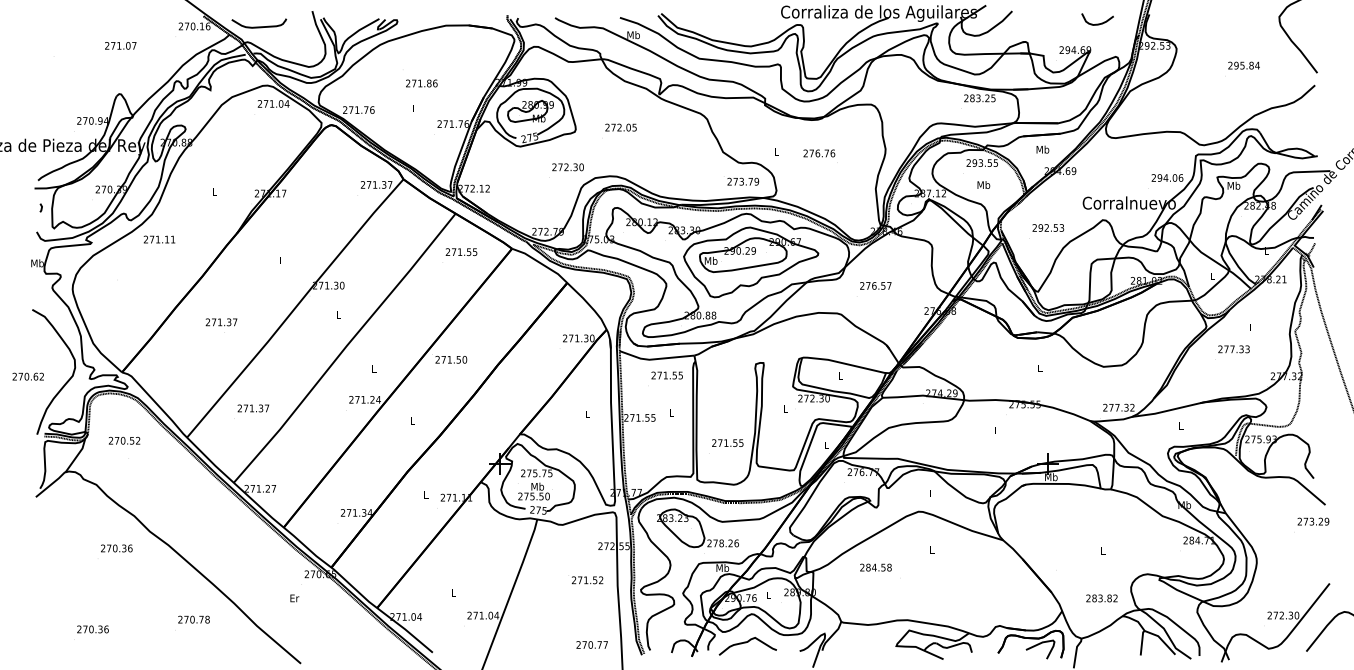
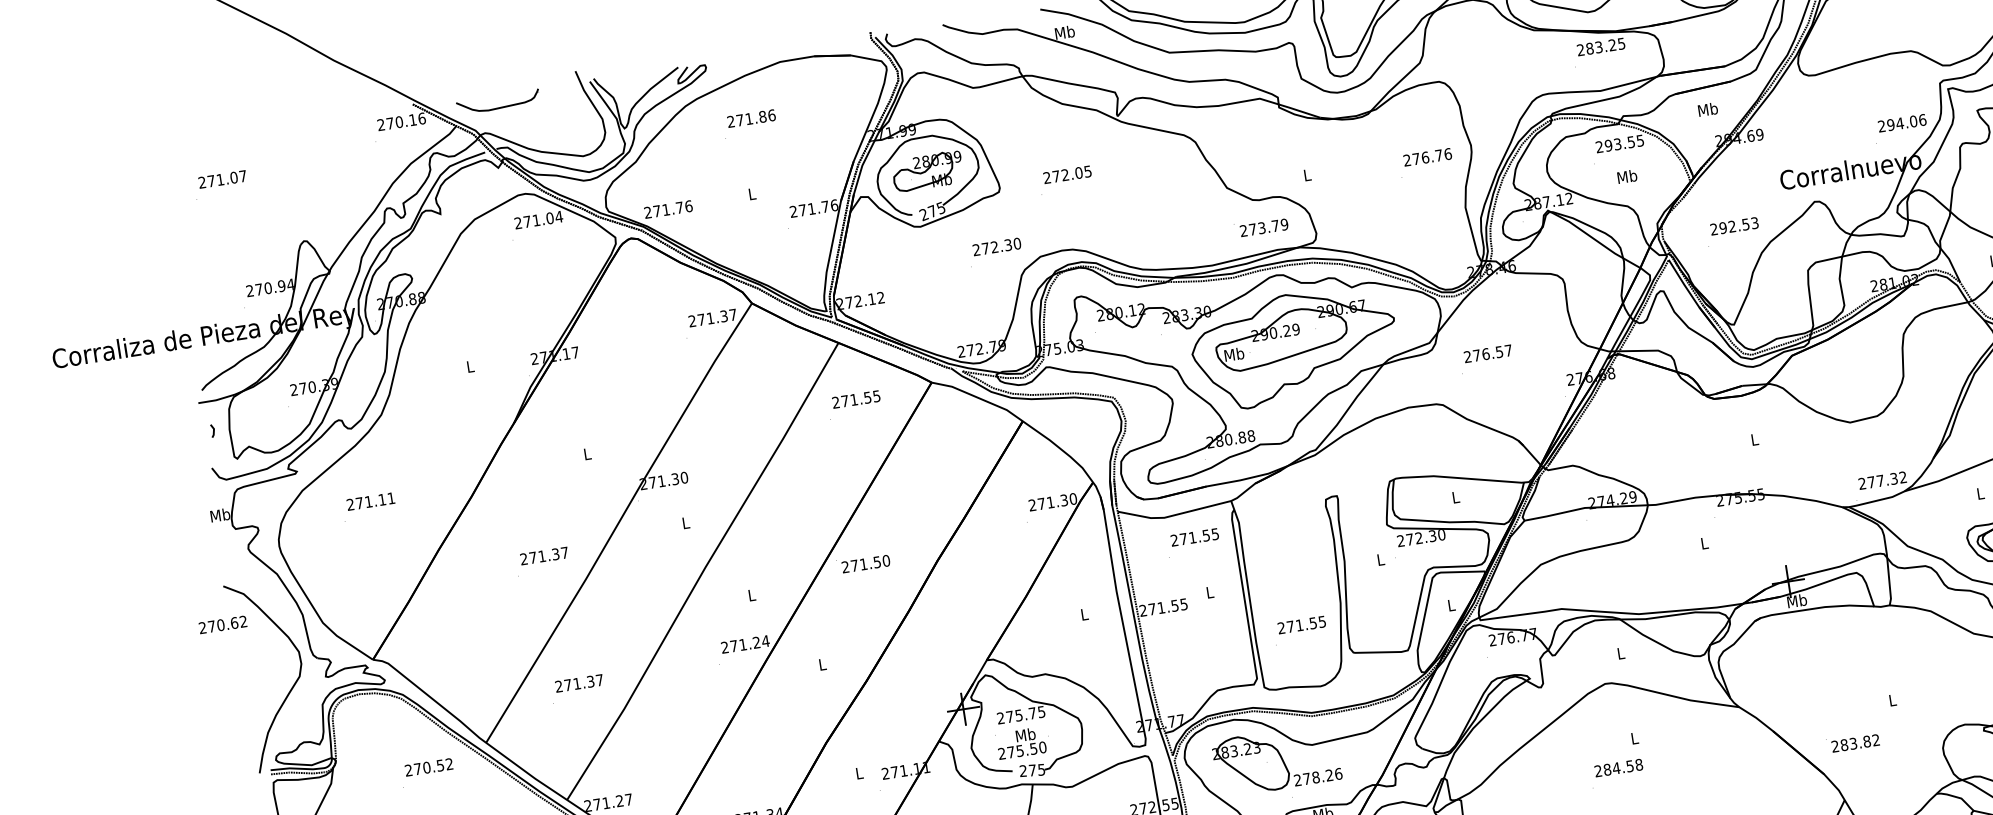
text: (120, 45) -> (222, 178), moved
text: (421, 83) -> (751, 118), moved
text: (819, 153) -> (1427, 157), moved
text: (159, 239) -> (370, 501), moved
text: (221, 322) -> (544, 556), moved
text: (27, 376) -> (221, 624), moved
text: (124, 440) -> (428, 766), moved
text: (875, 567) -> (1618, 767), moved
text: (1101, 598) -> (1854, 743), moved

